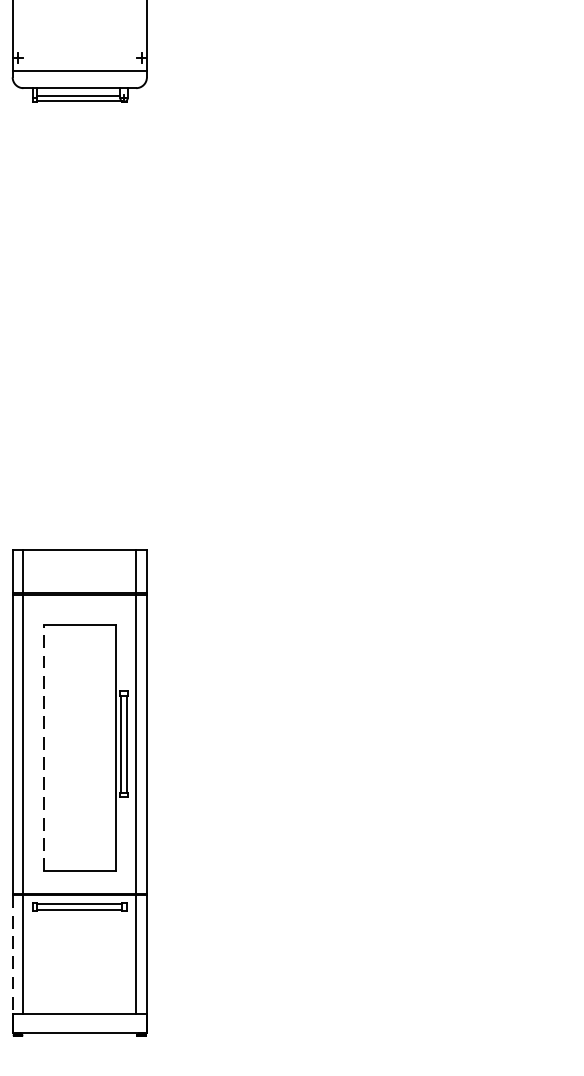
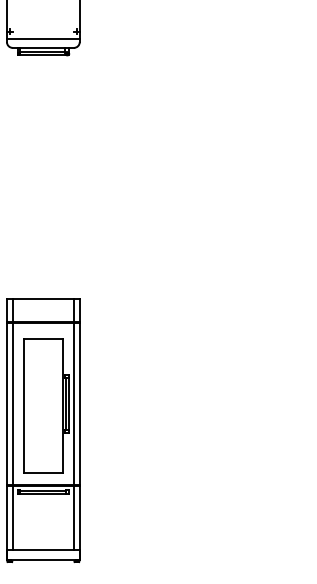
line: (43, 747) -> (23, 405), dashed -> solid
line: (11, 955) -> (6, 518), dashed -> solid

